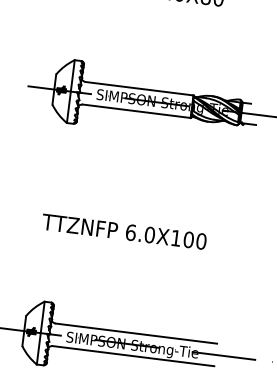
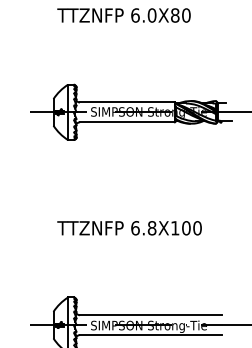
text: (149, 235) -> (151, 228), 6.0X100 -> 6.8X100

